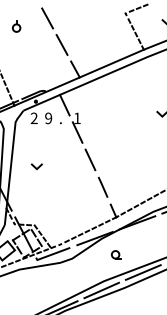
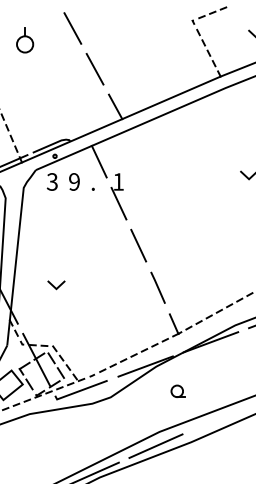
part: (16, 26) -> (25, 40), size x1.4
text: (33, 118) -> (51, 182), 2 -> 3
line: (35, 166) -> (54, 284), moved
line: (142, 272) -> (218, 418), removed

